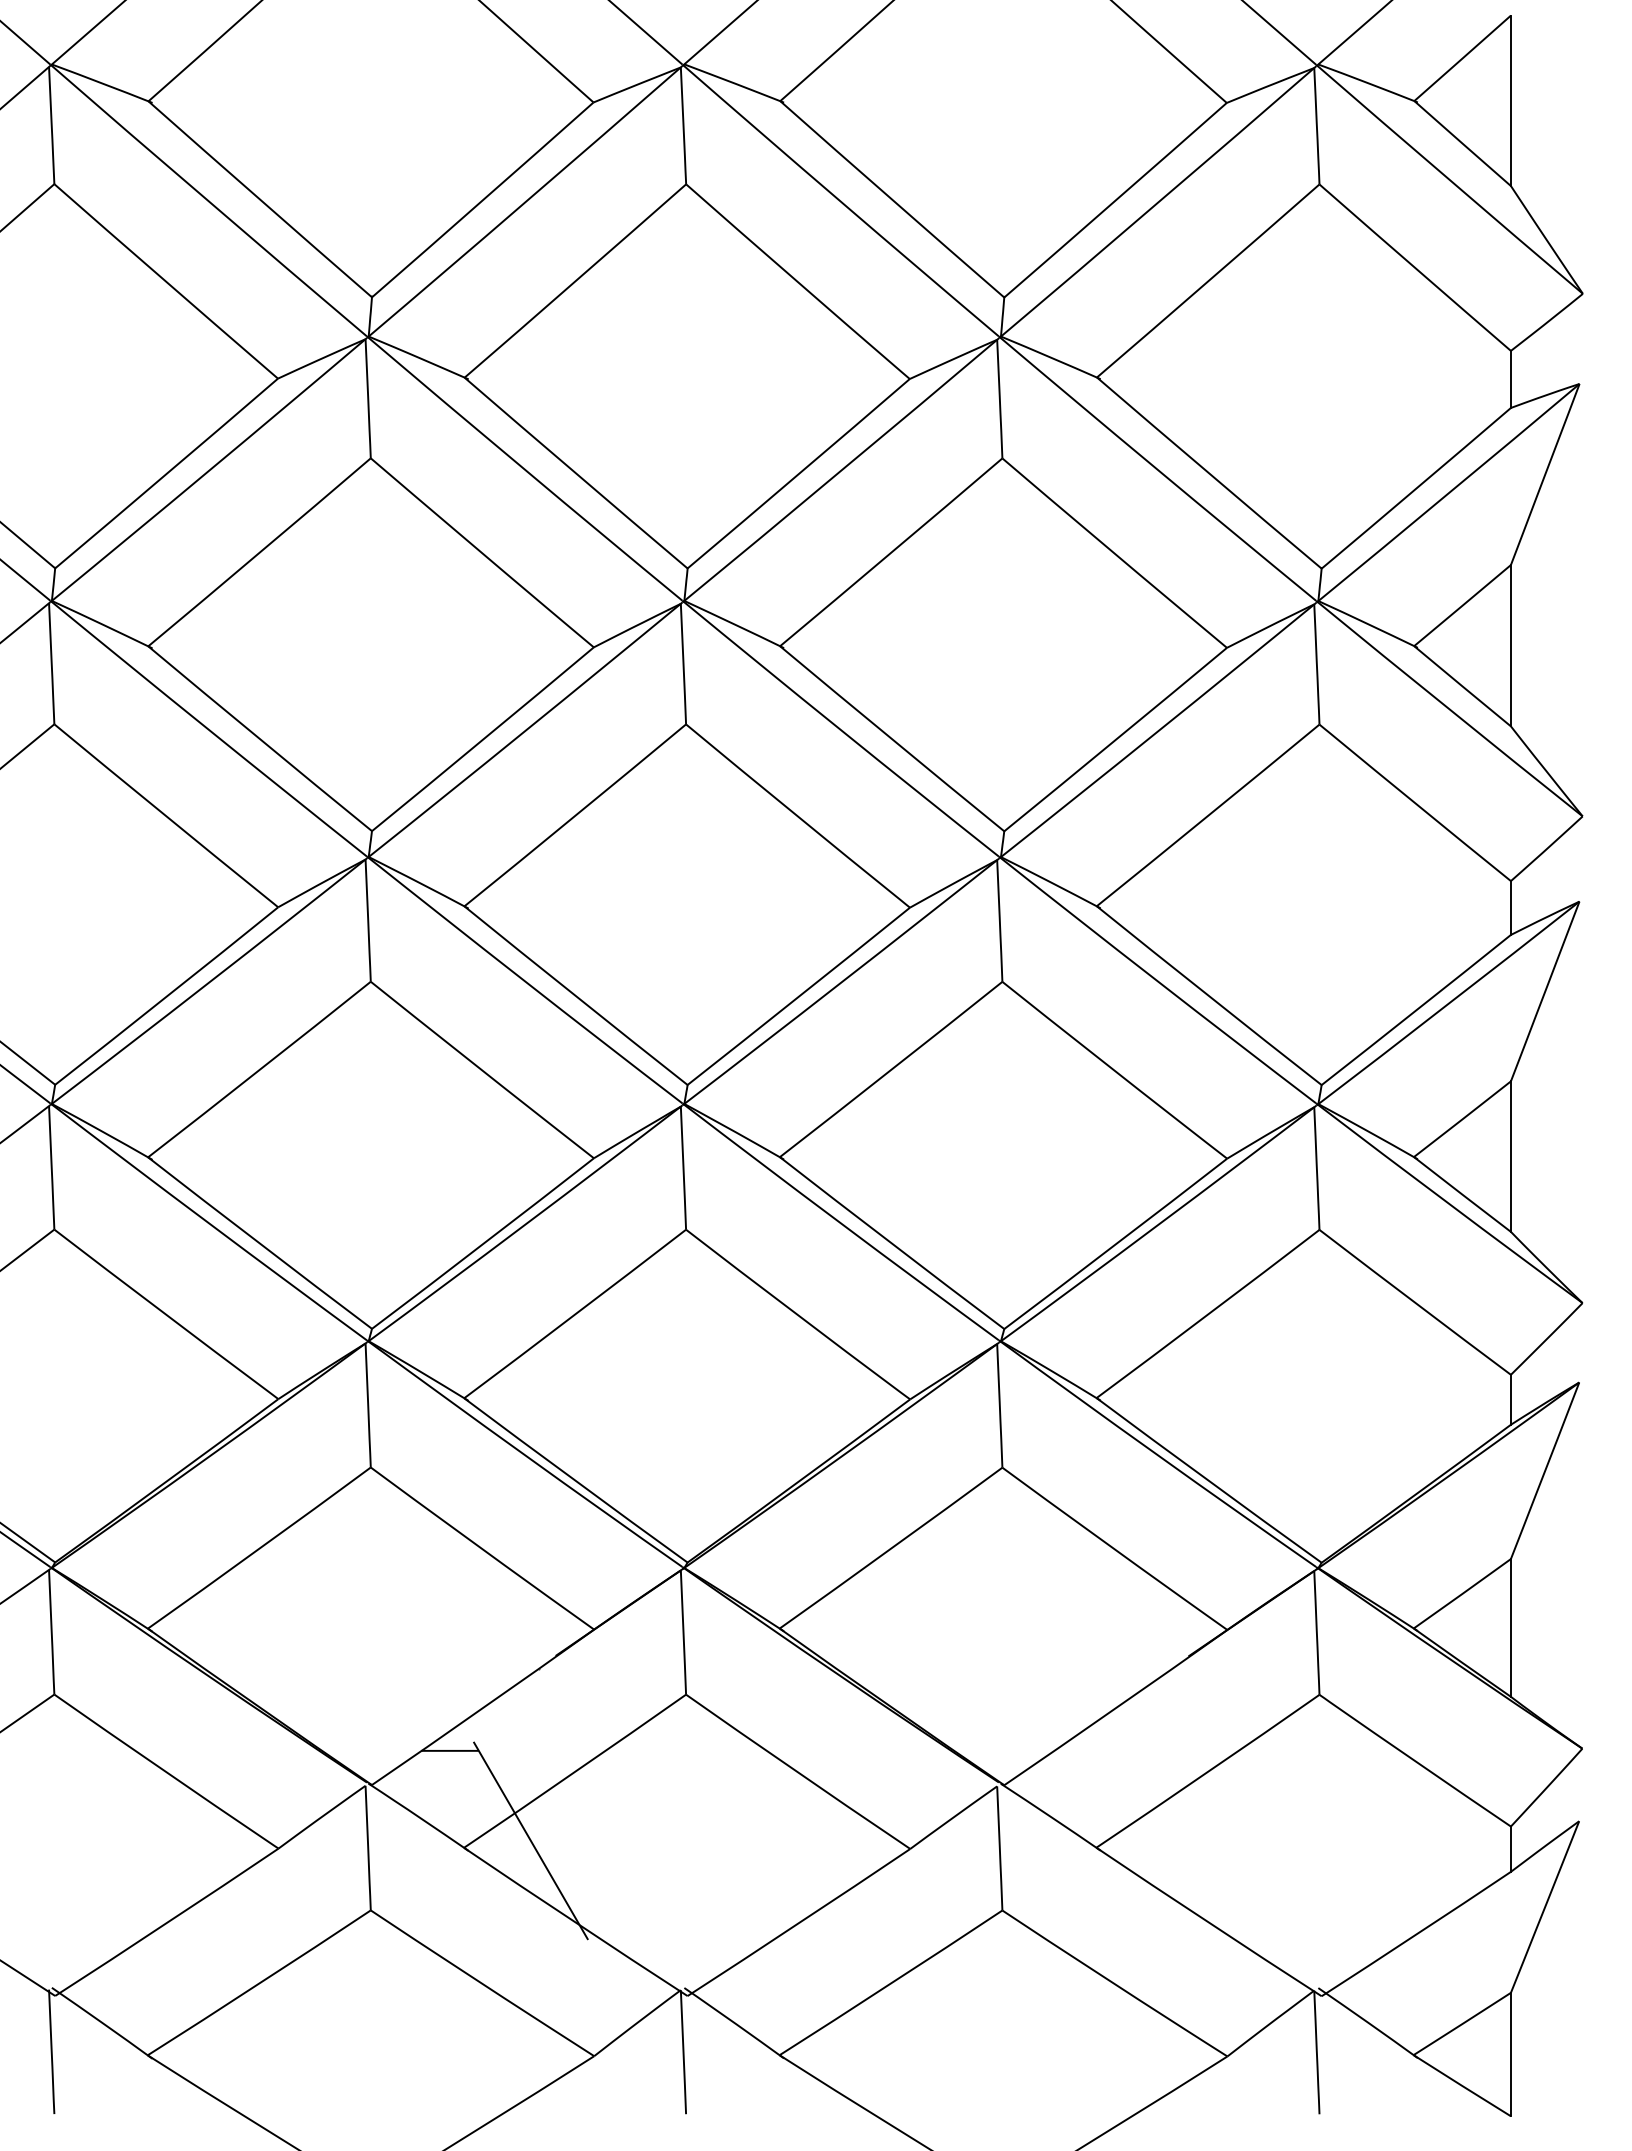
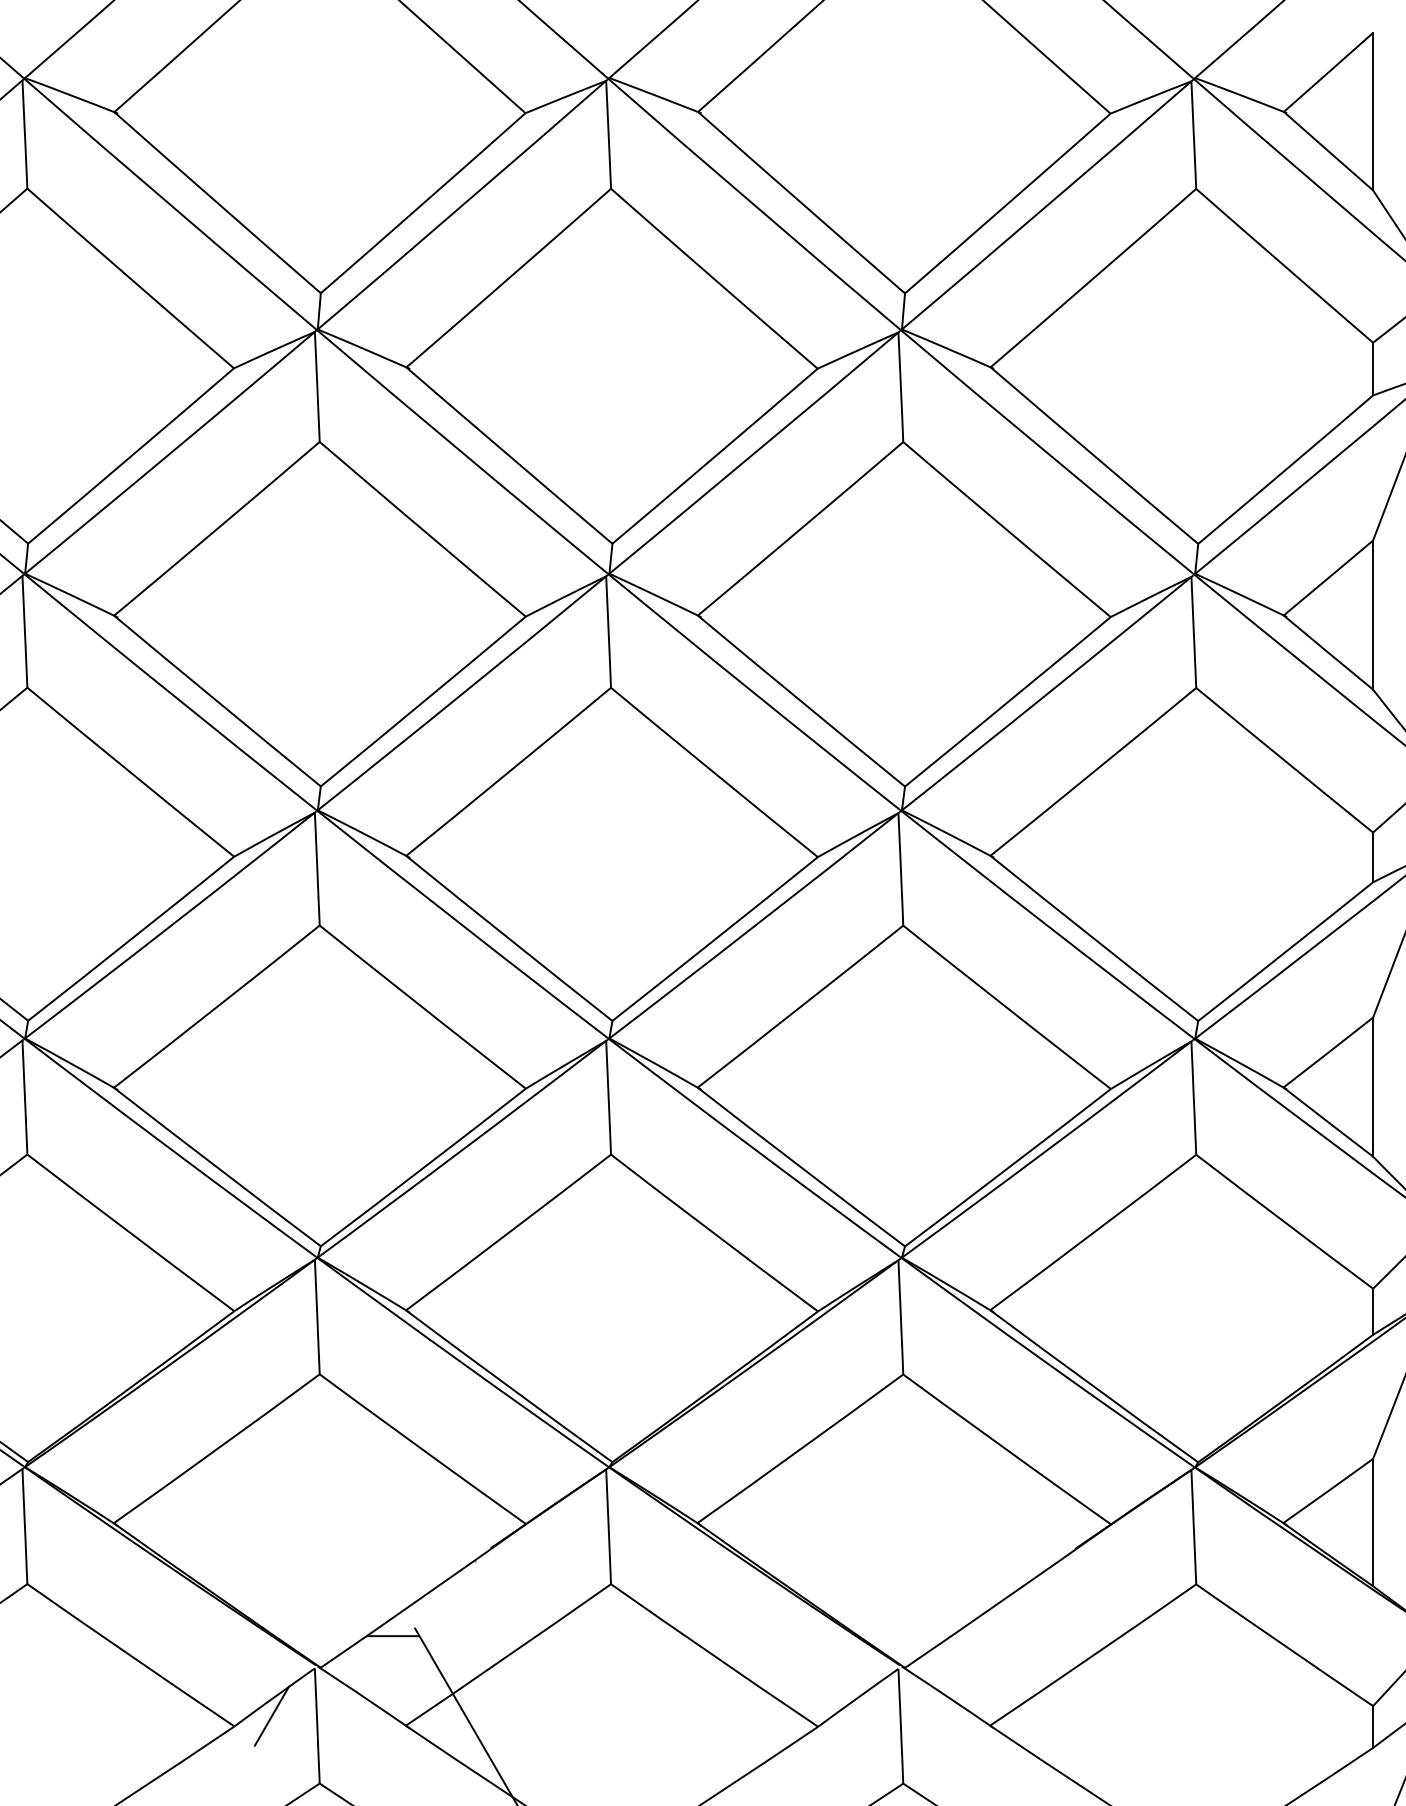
line: (318, 1837) -> (271, 1716), added

